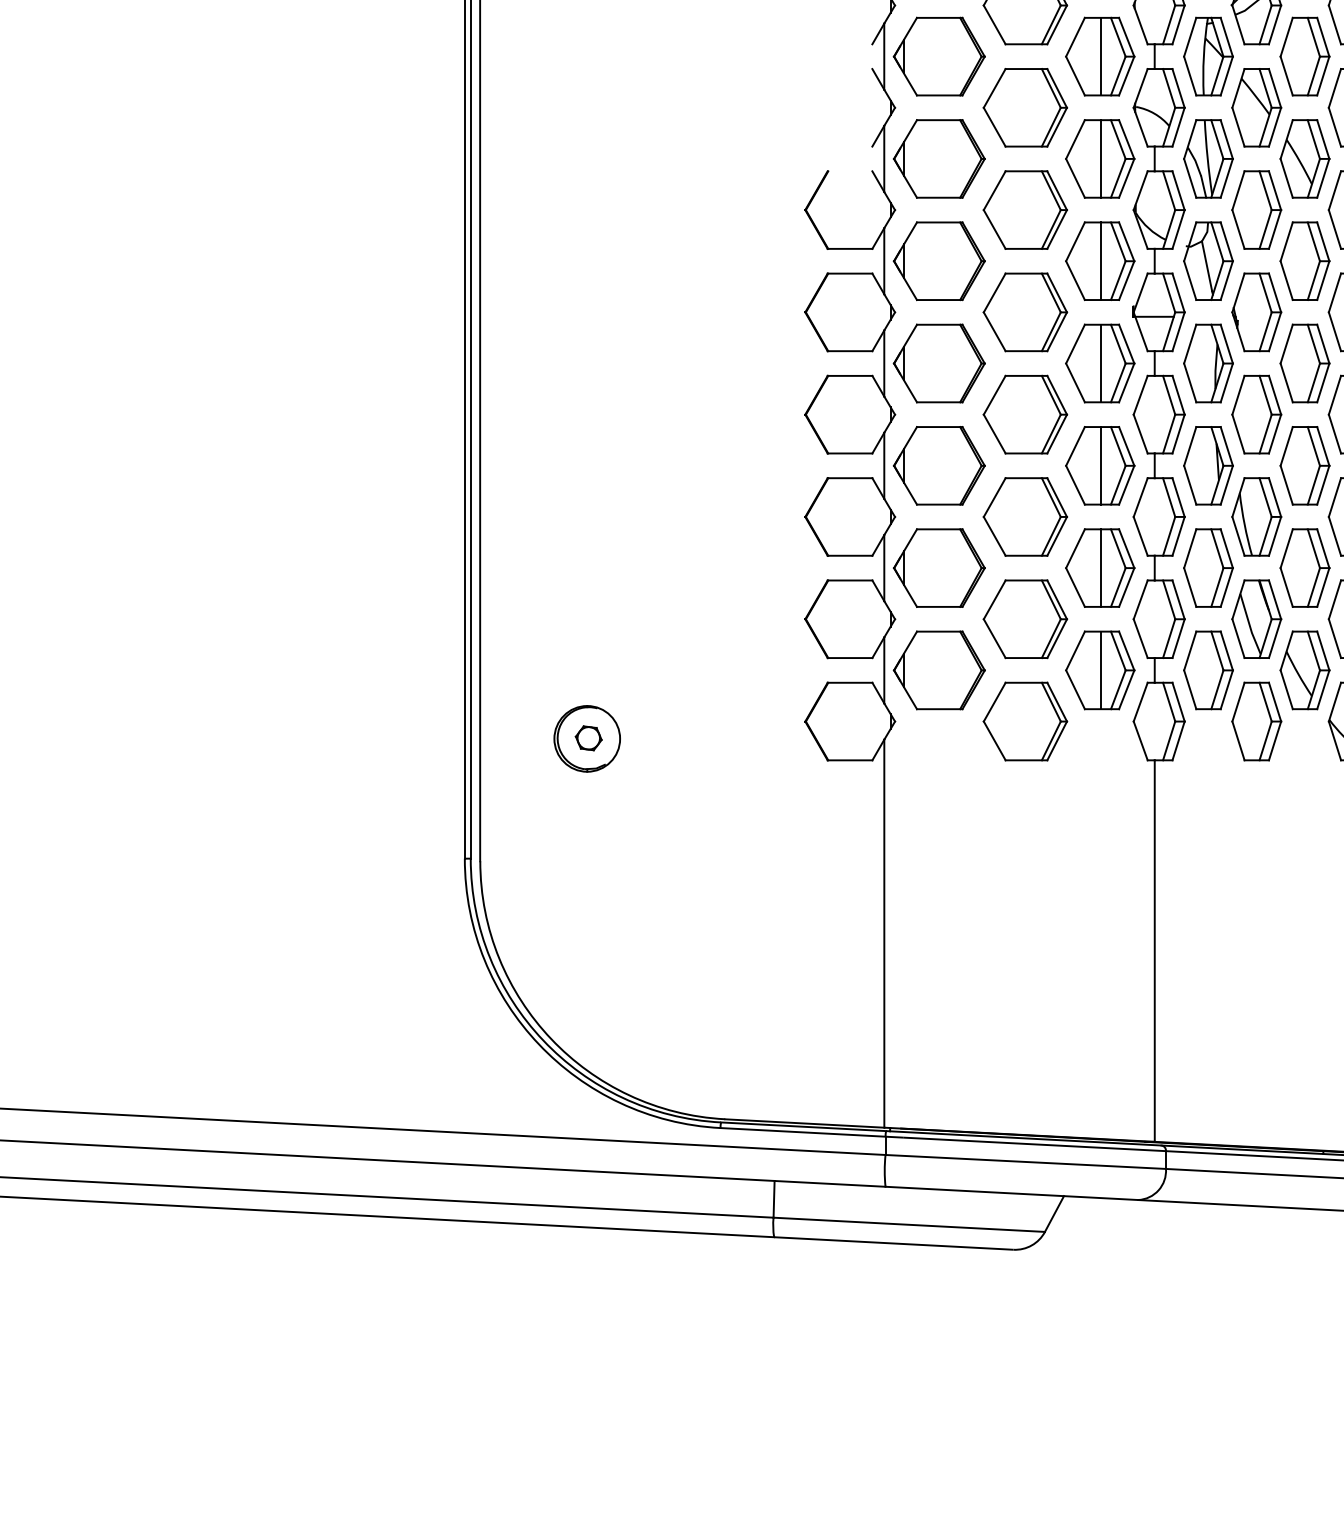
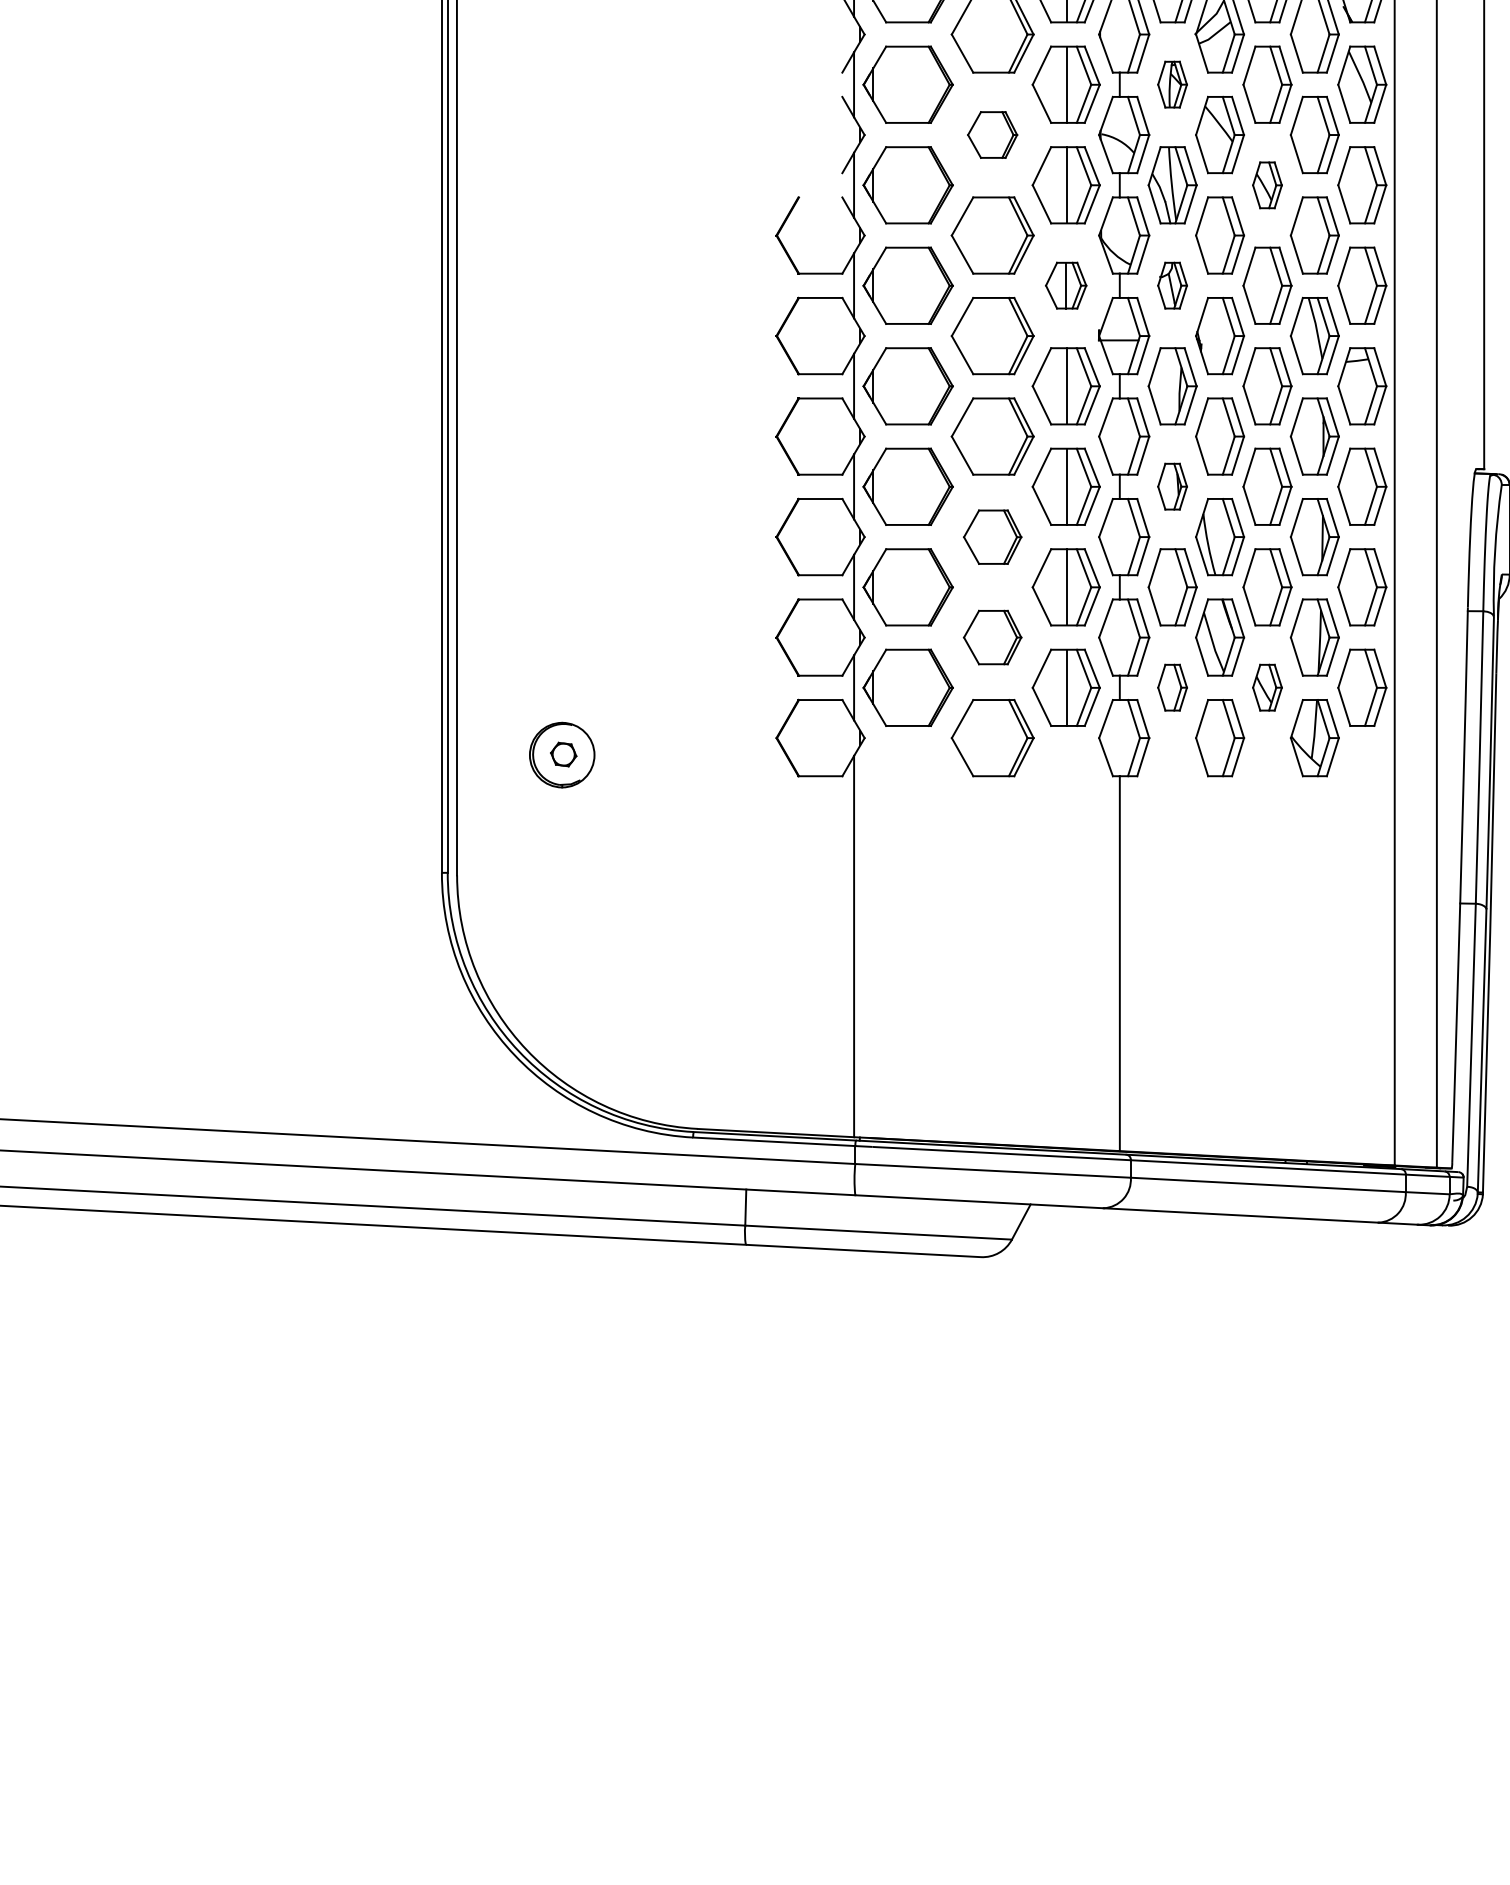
part: (1208, 56) -> (1172, 84), size x0.6
part: (1025, 107) -> (992, 134), size x0.6
part: (1305, 159) -> (1267, 185), size x0.6
part: (1099, 260) -> (1065, 285), size x0.6
part: (1208, 260) -> (1172, 285), size x0.6
part: (1208, 465) -> (1172, 486), size x0.6
part: (1025, 517) -> (992, 537), size x0.7
part: (1025, 619) -> (992, 637), size x0.7
part: (1208, 670) -> (1172, 687), size x0.6
part: (1305, 670) -> (1267, 687), size x0.6

